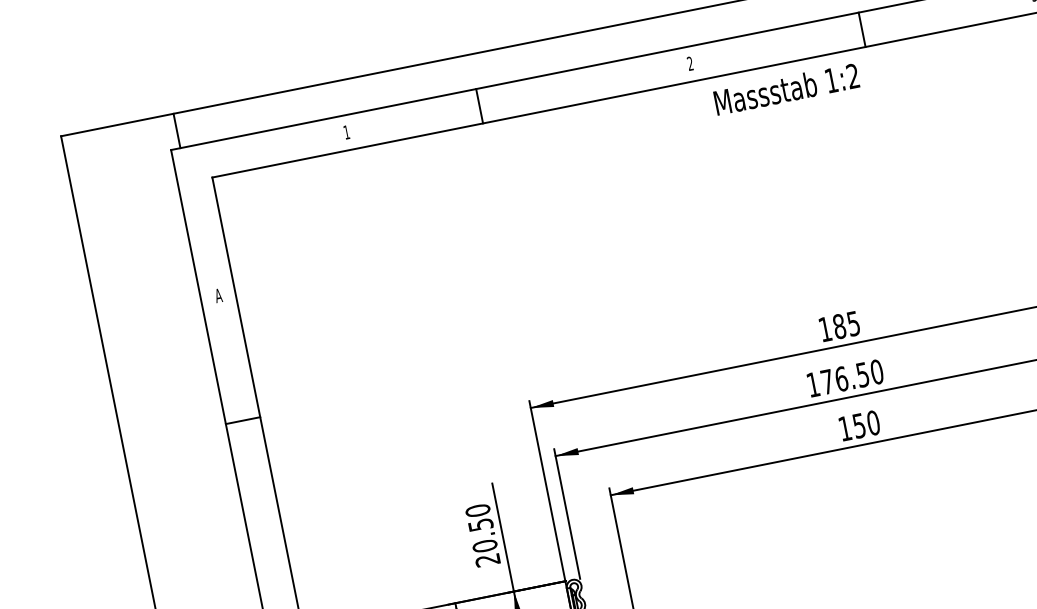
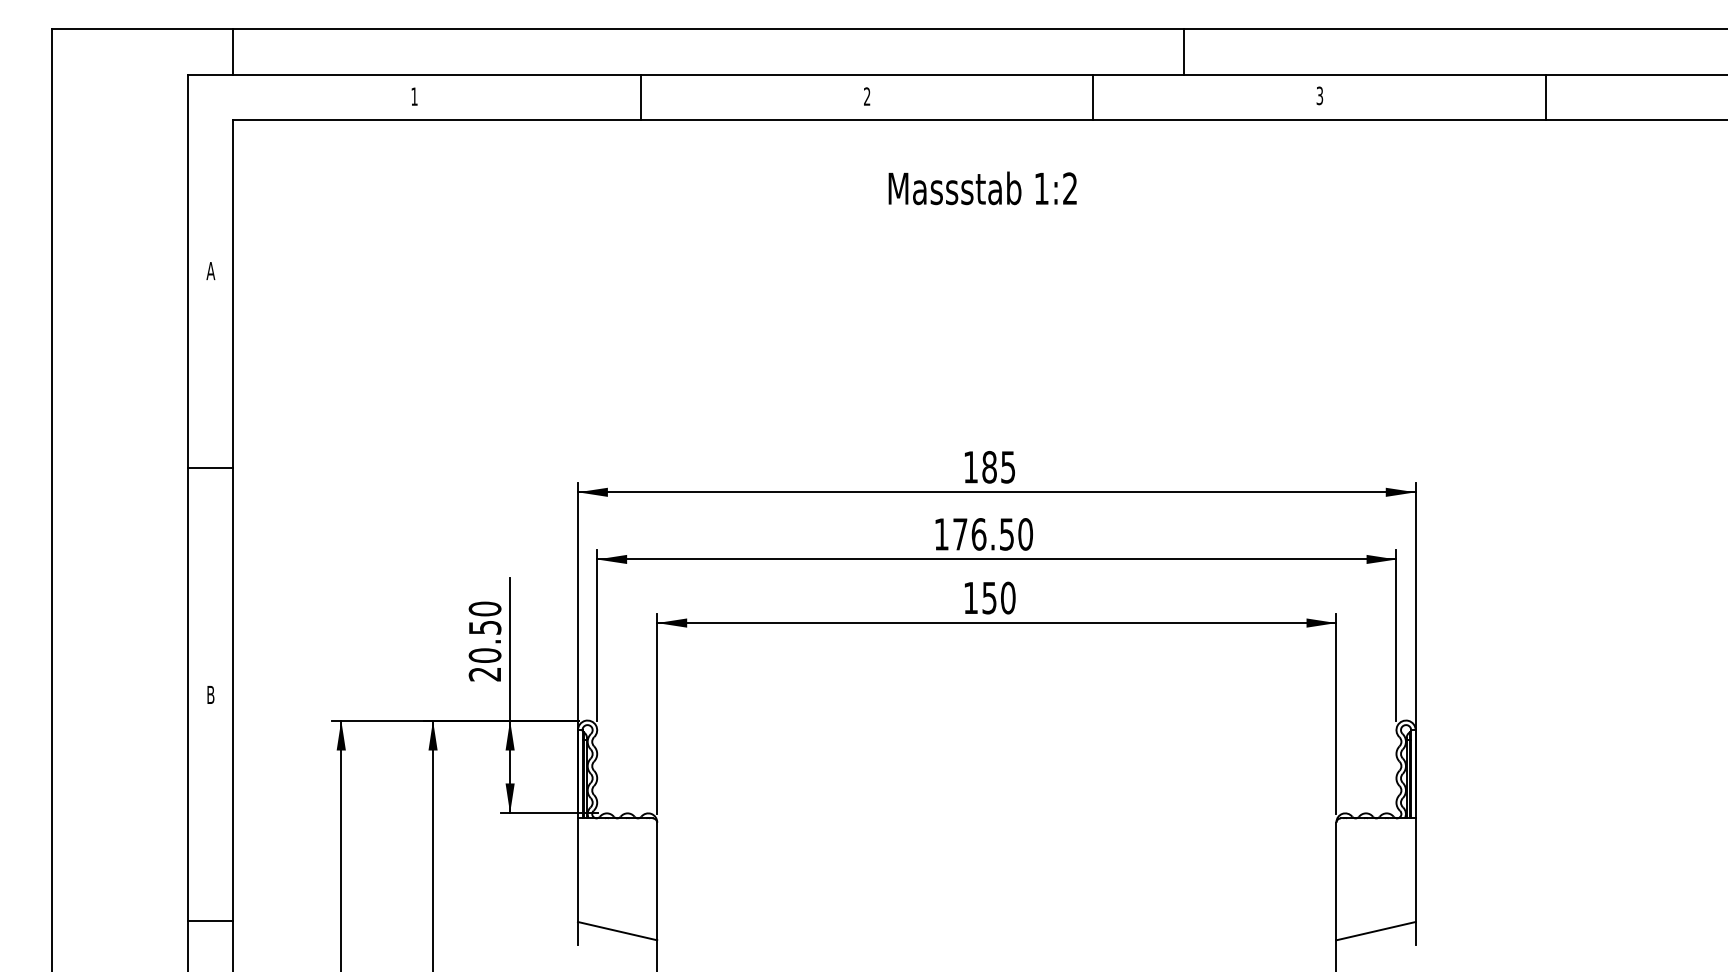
text: (786, 89) -> (982, 188), moved
line: (479, 105) -> (640, 96), moved
line: (176, 130) -> (232, 51), moved
line: (242, 420) -> (209, 468), moved

